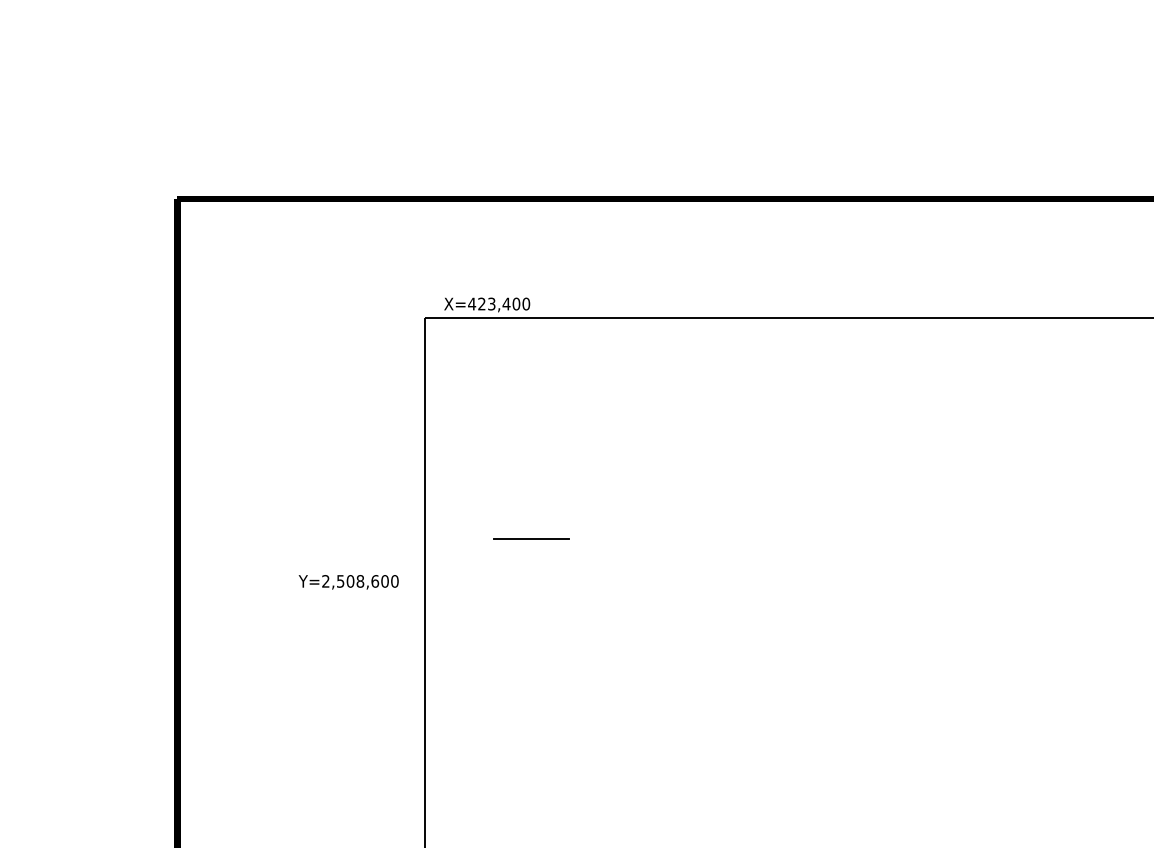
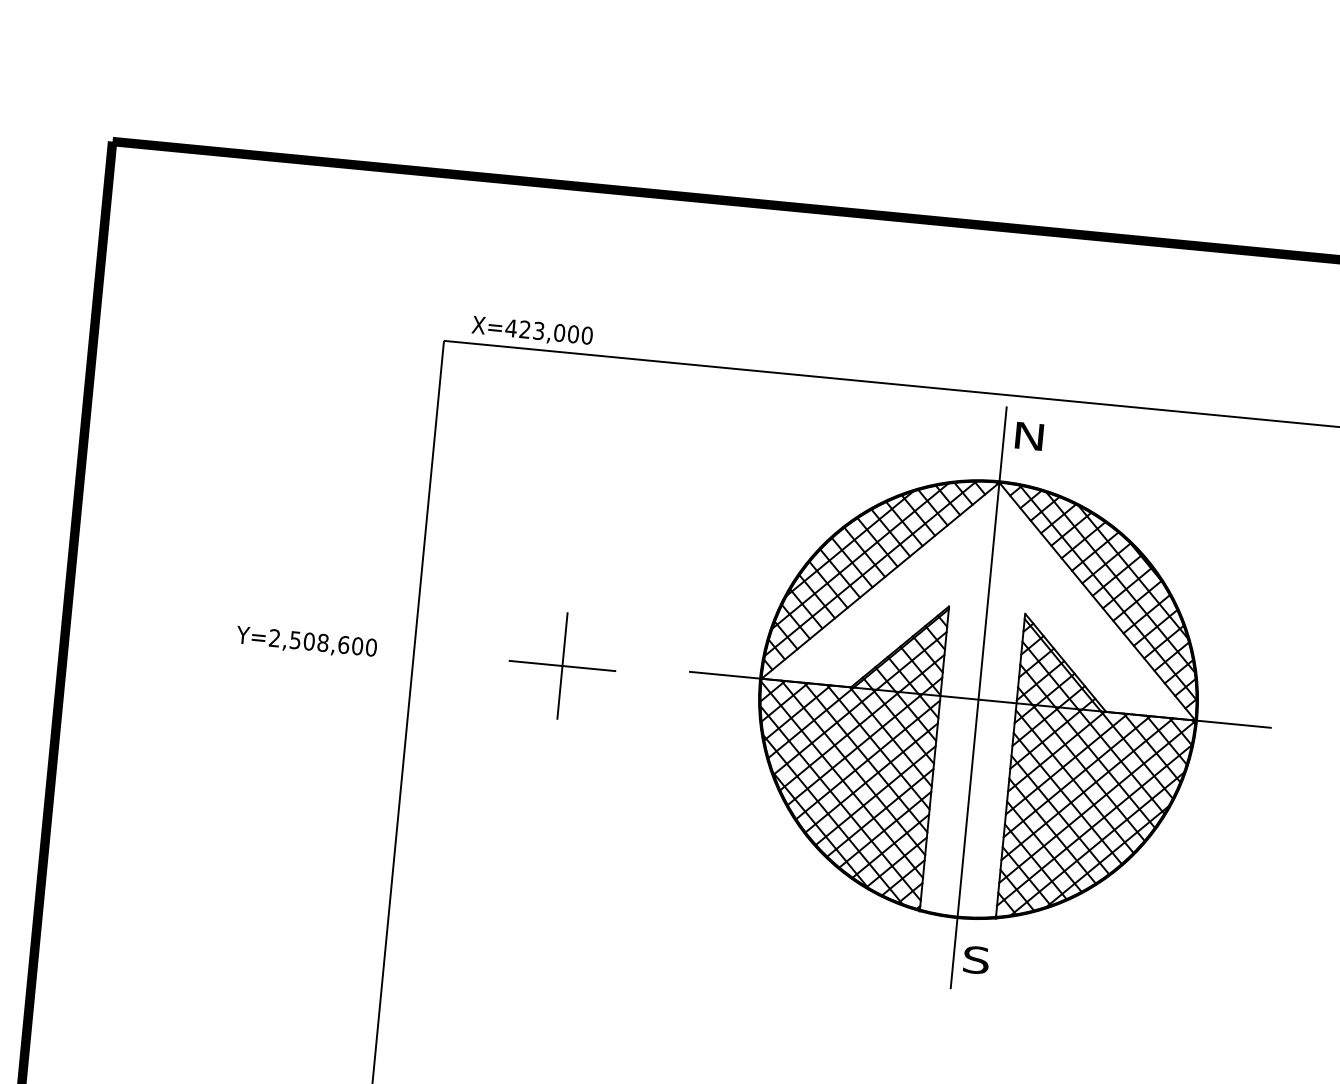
text: (506, 303) -> (559, 332), X=423,400 -> X=423,000
part: (828, 533) -> (979, 697), added
line: (531, 539) -> (562, 666), added
text: (348, 582) -> (306, 642), moved

